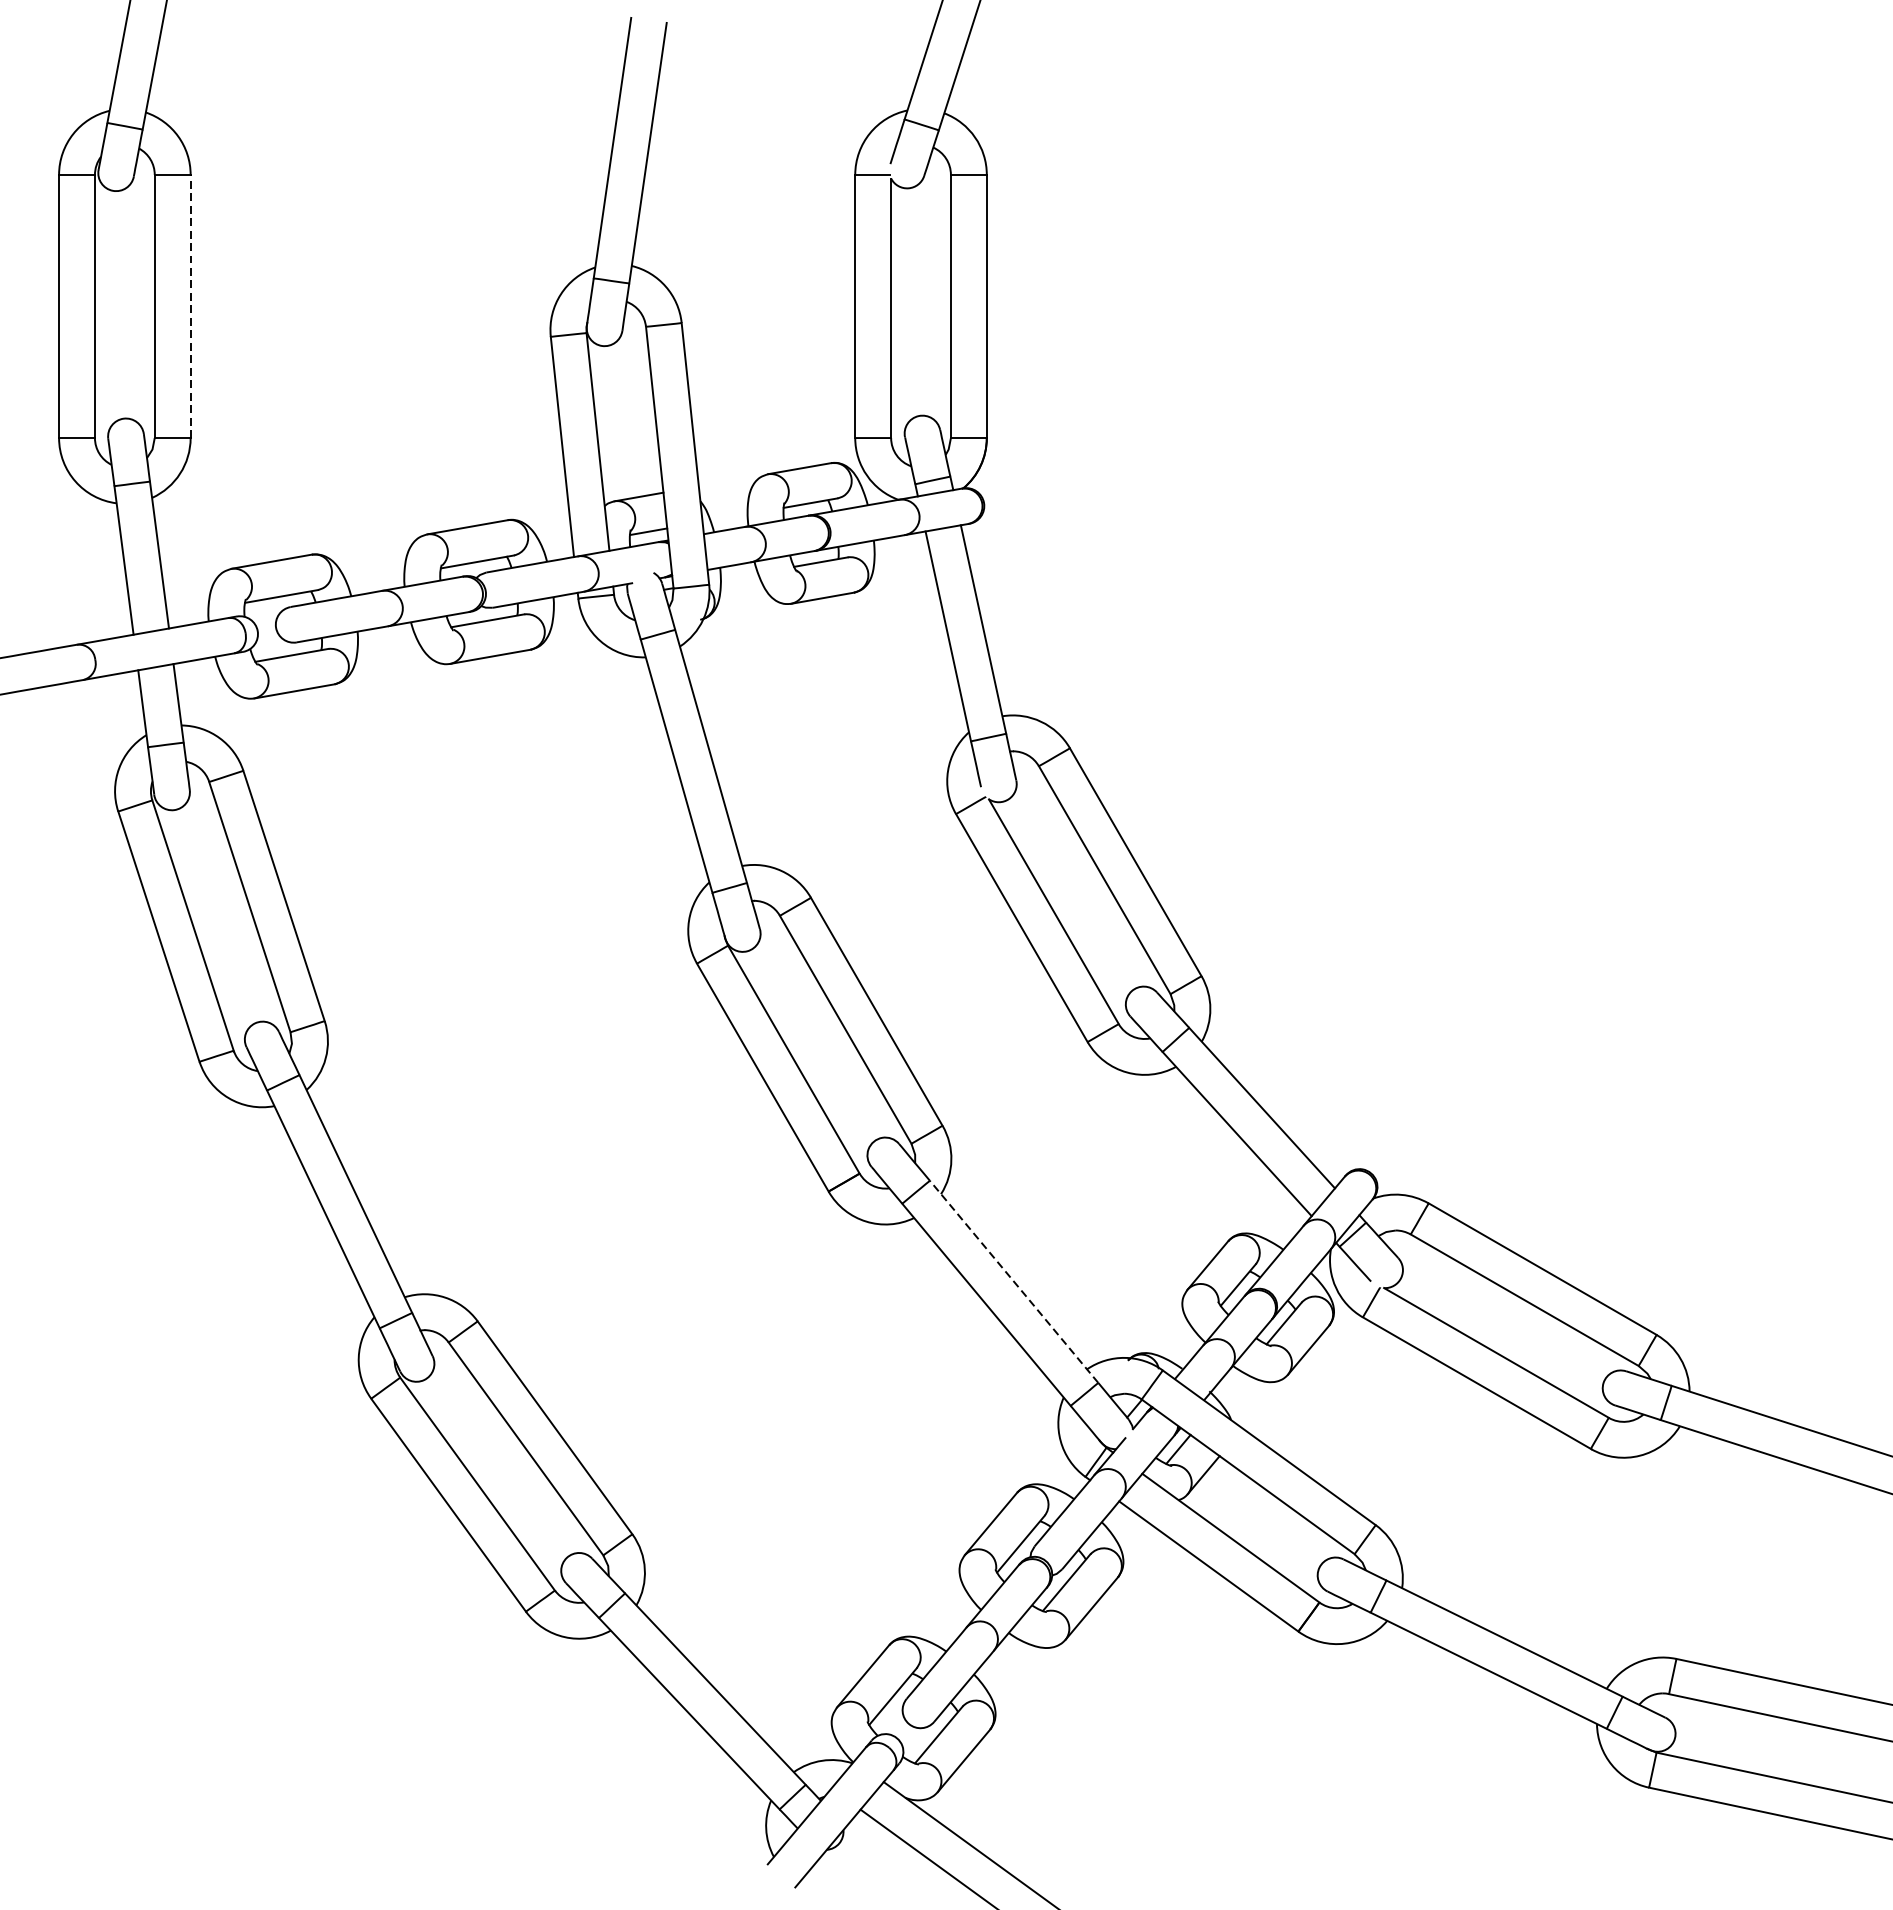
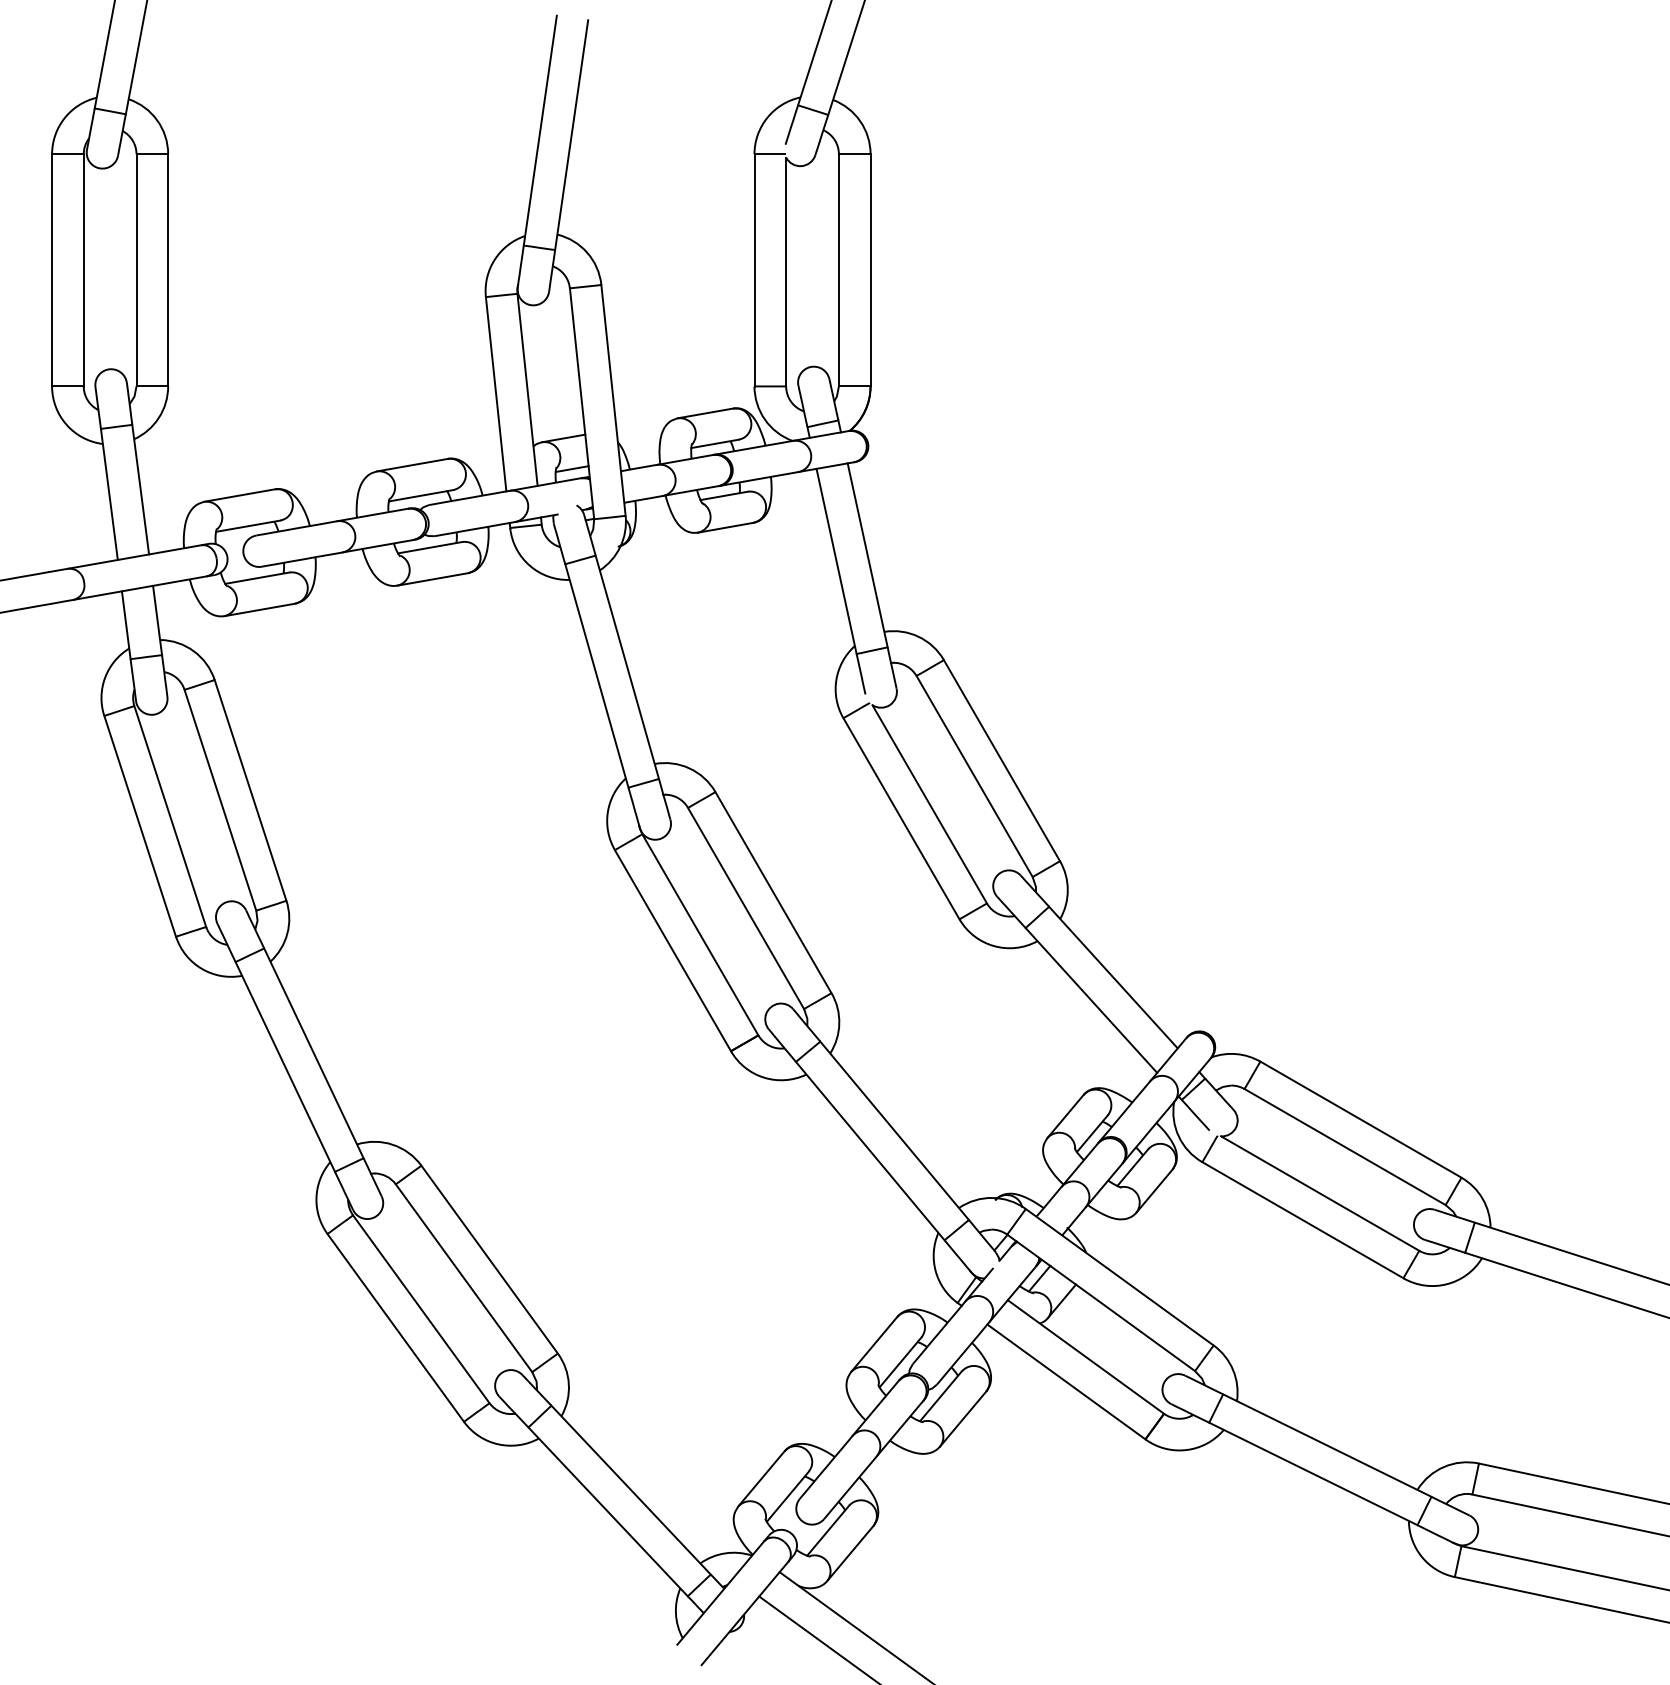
line: (191, 305) -> (168, 269), dashed -> solid
line: (1013, 1281) -> (894, 1130), dashed -> solid

